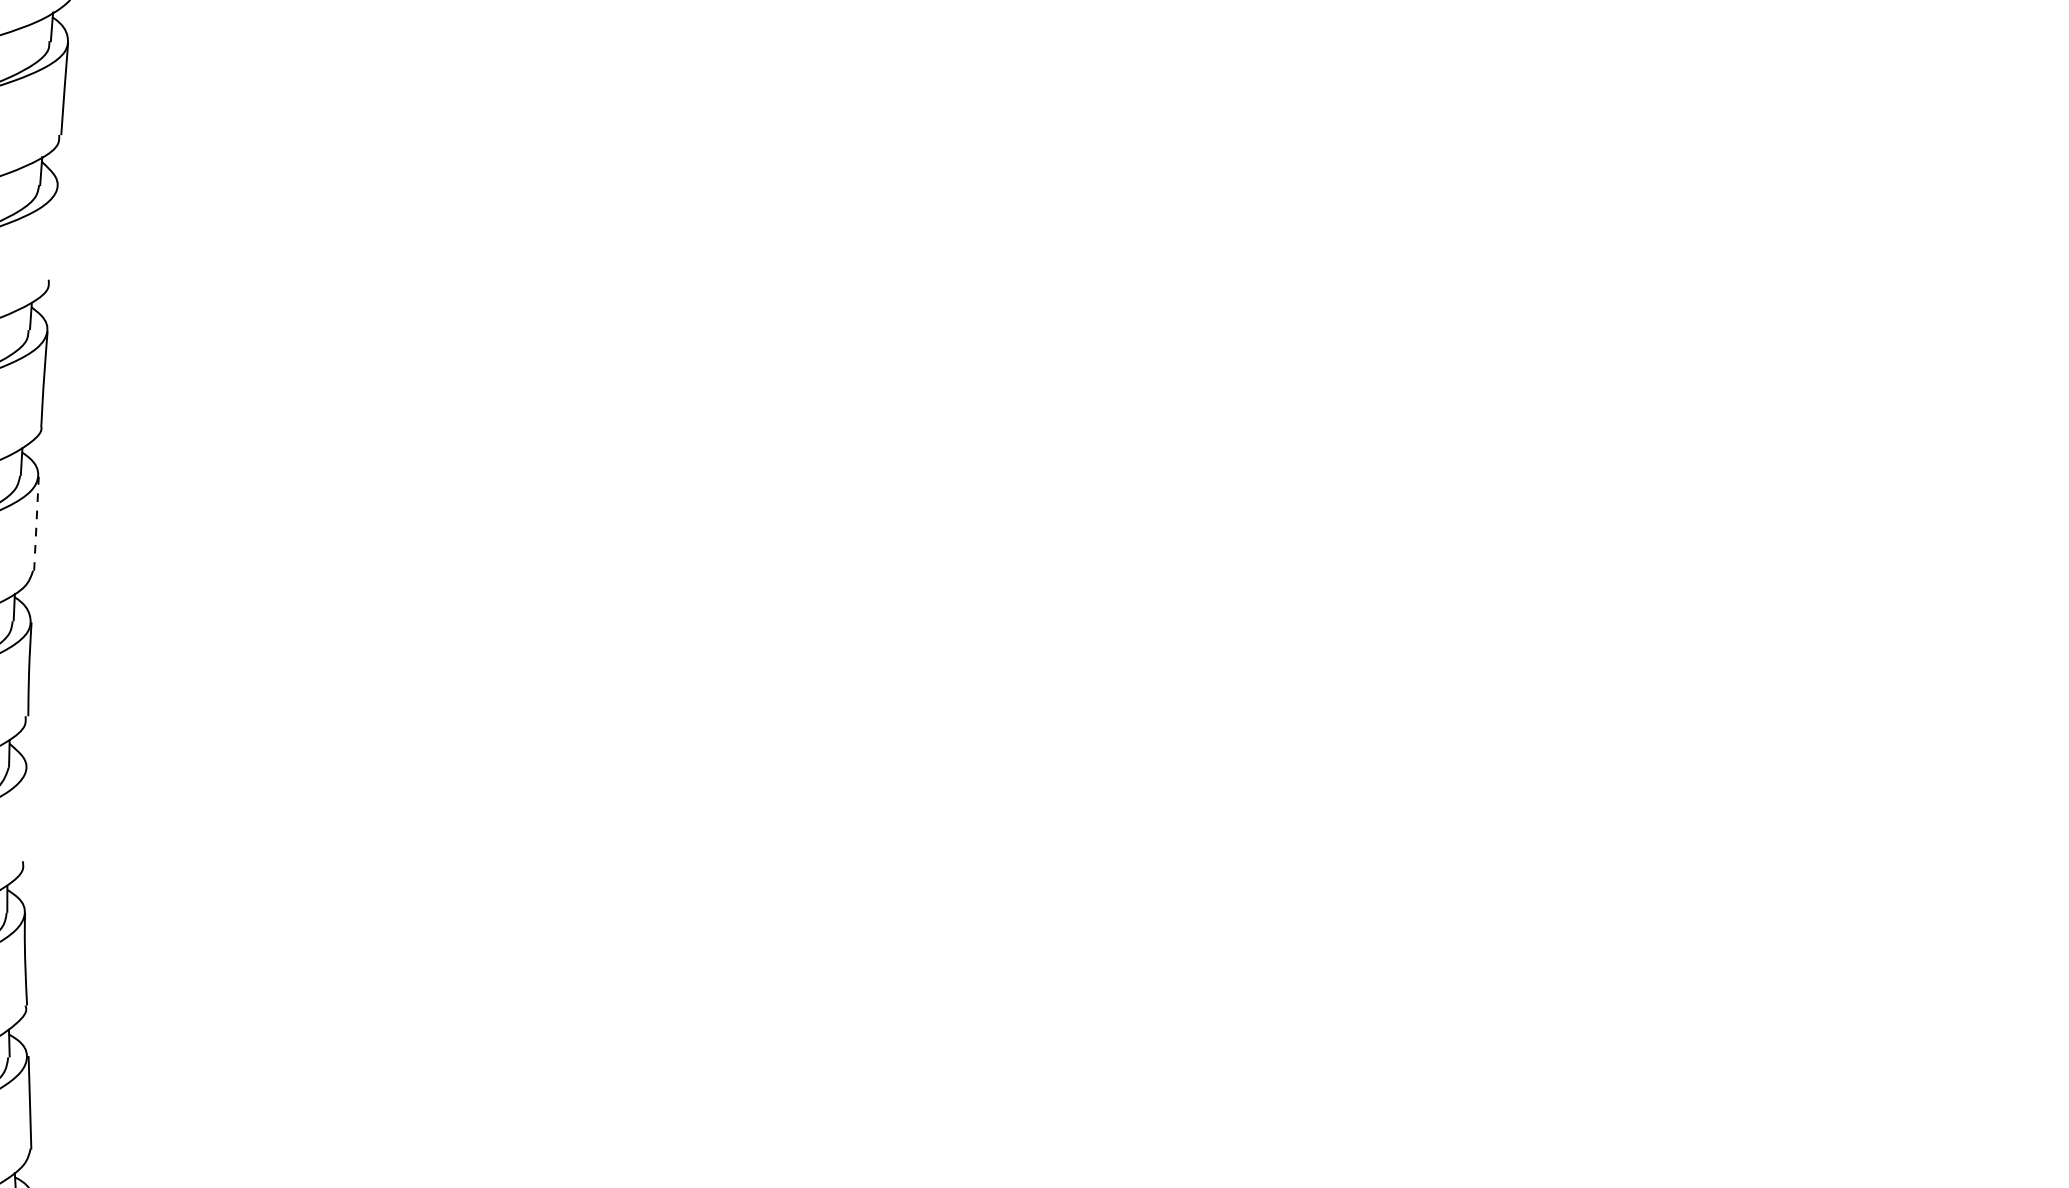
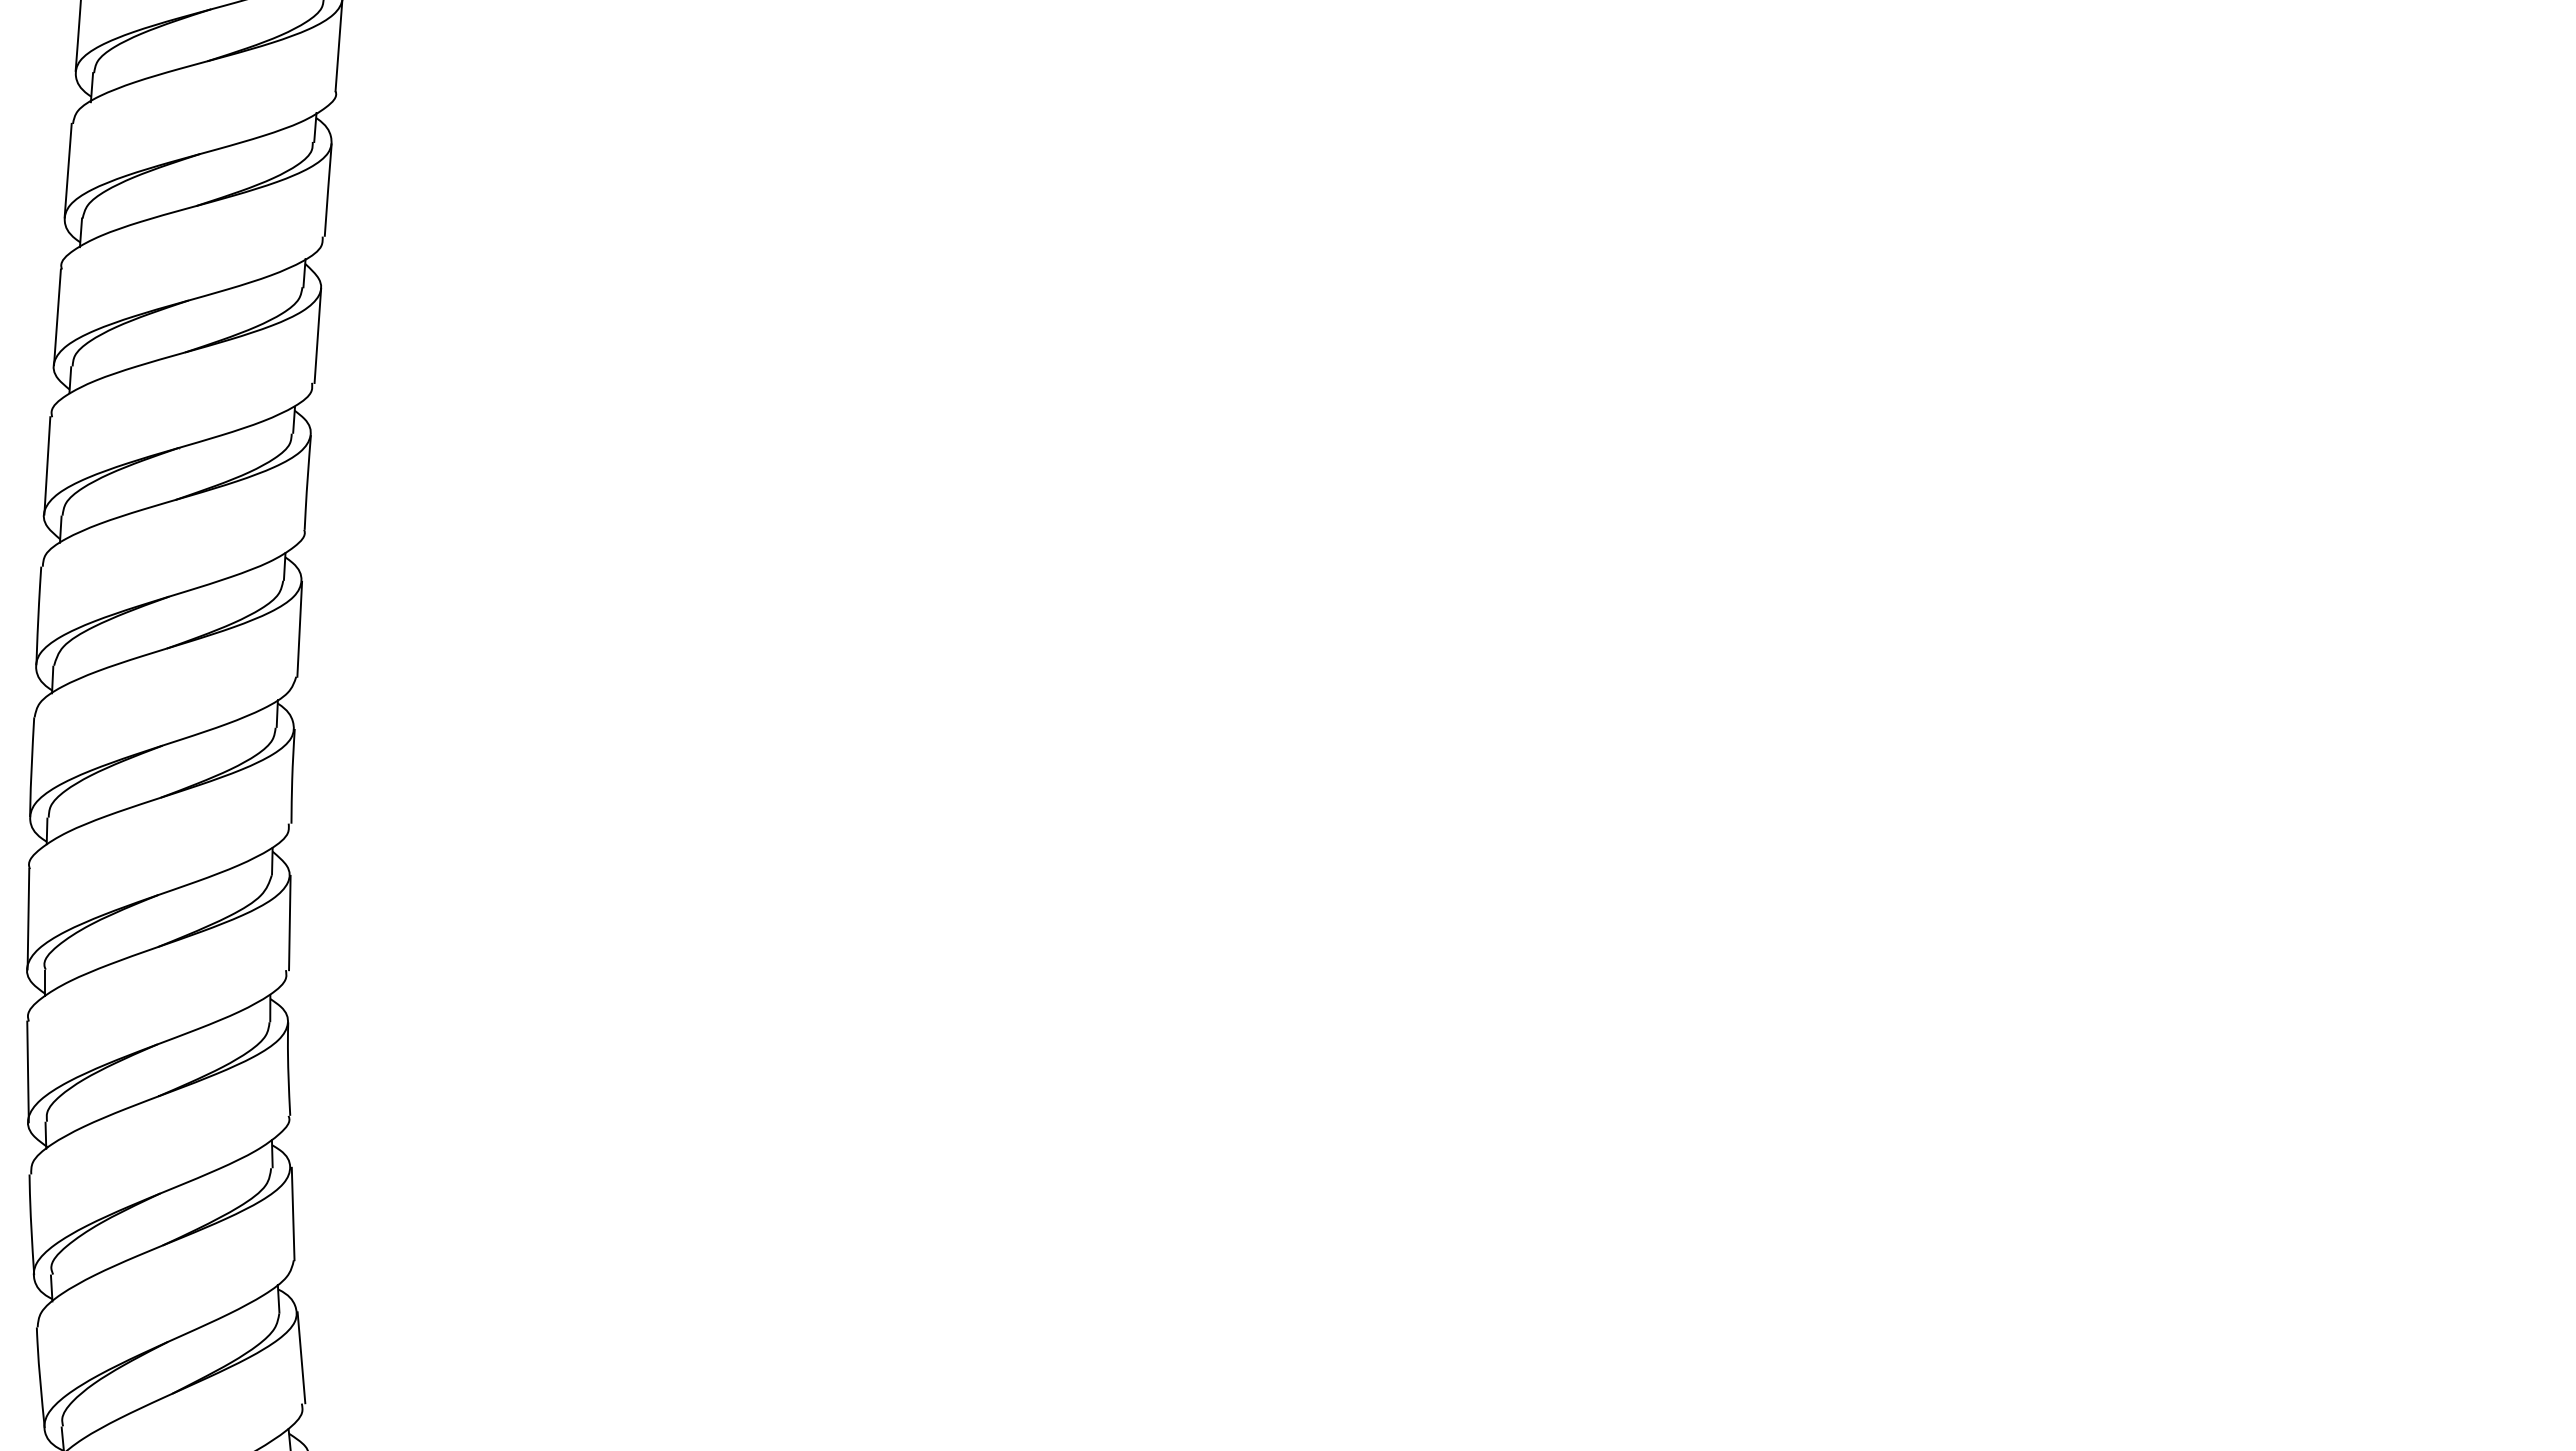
line: (54, 232) -> (317, 335), added
line: (36, 523) -> (299, 629), dashed -> solid
line: (26, 814) -> (289, 922), added

